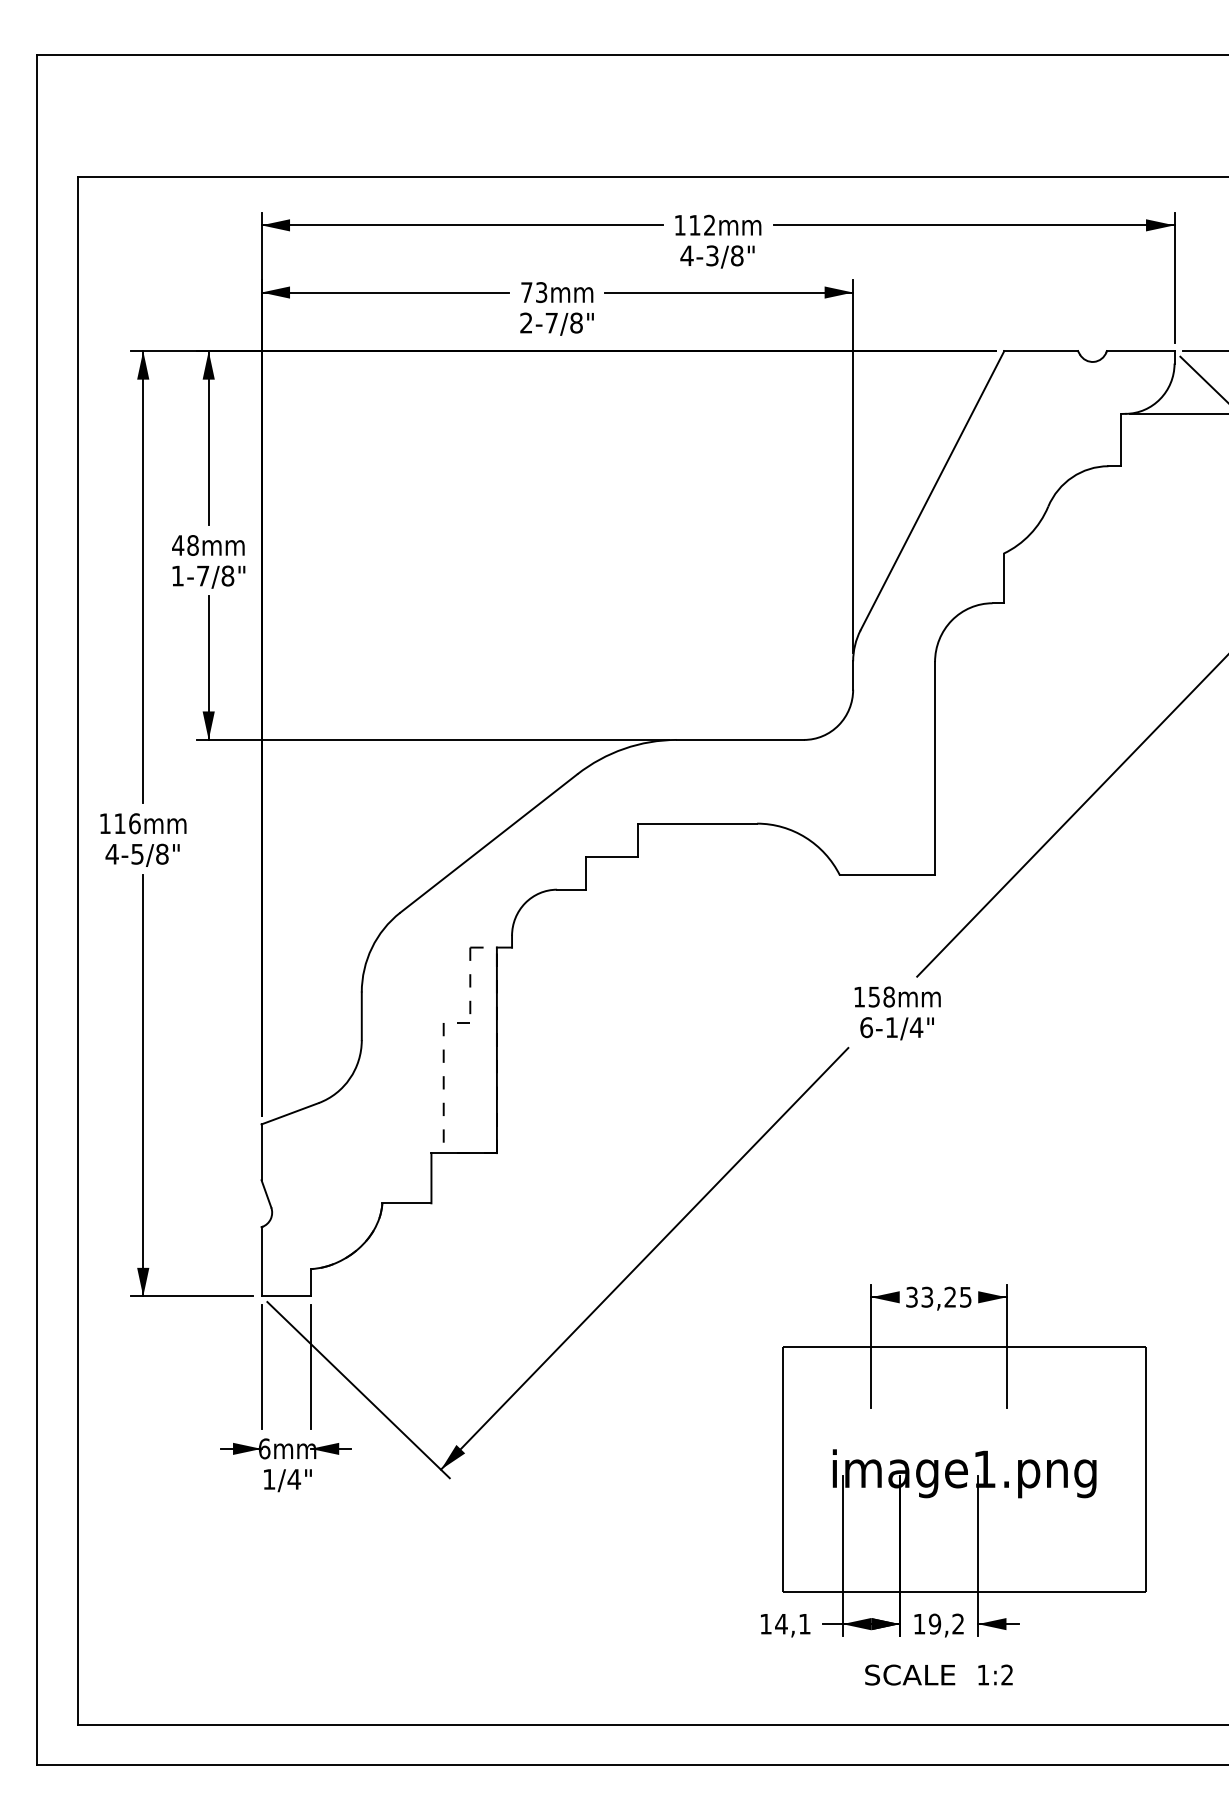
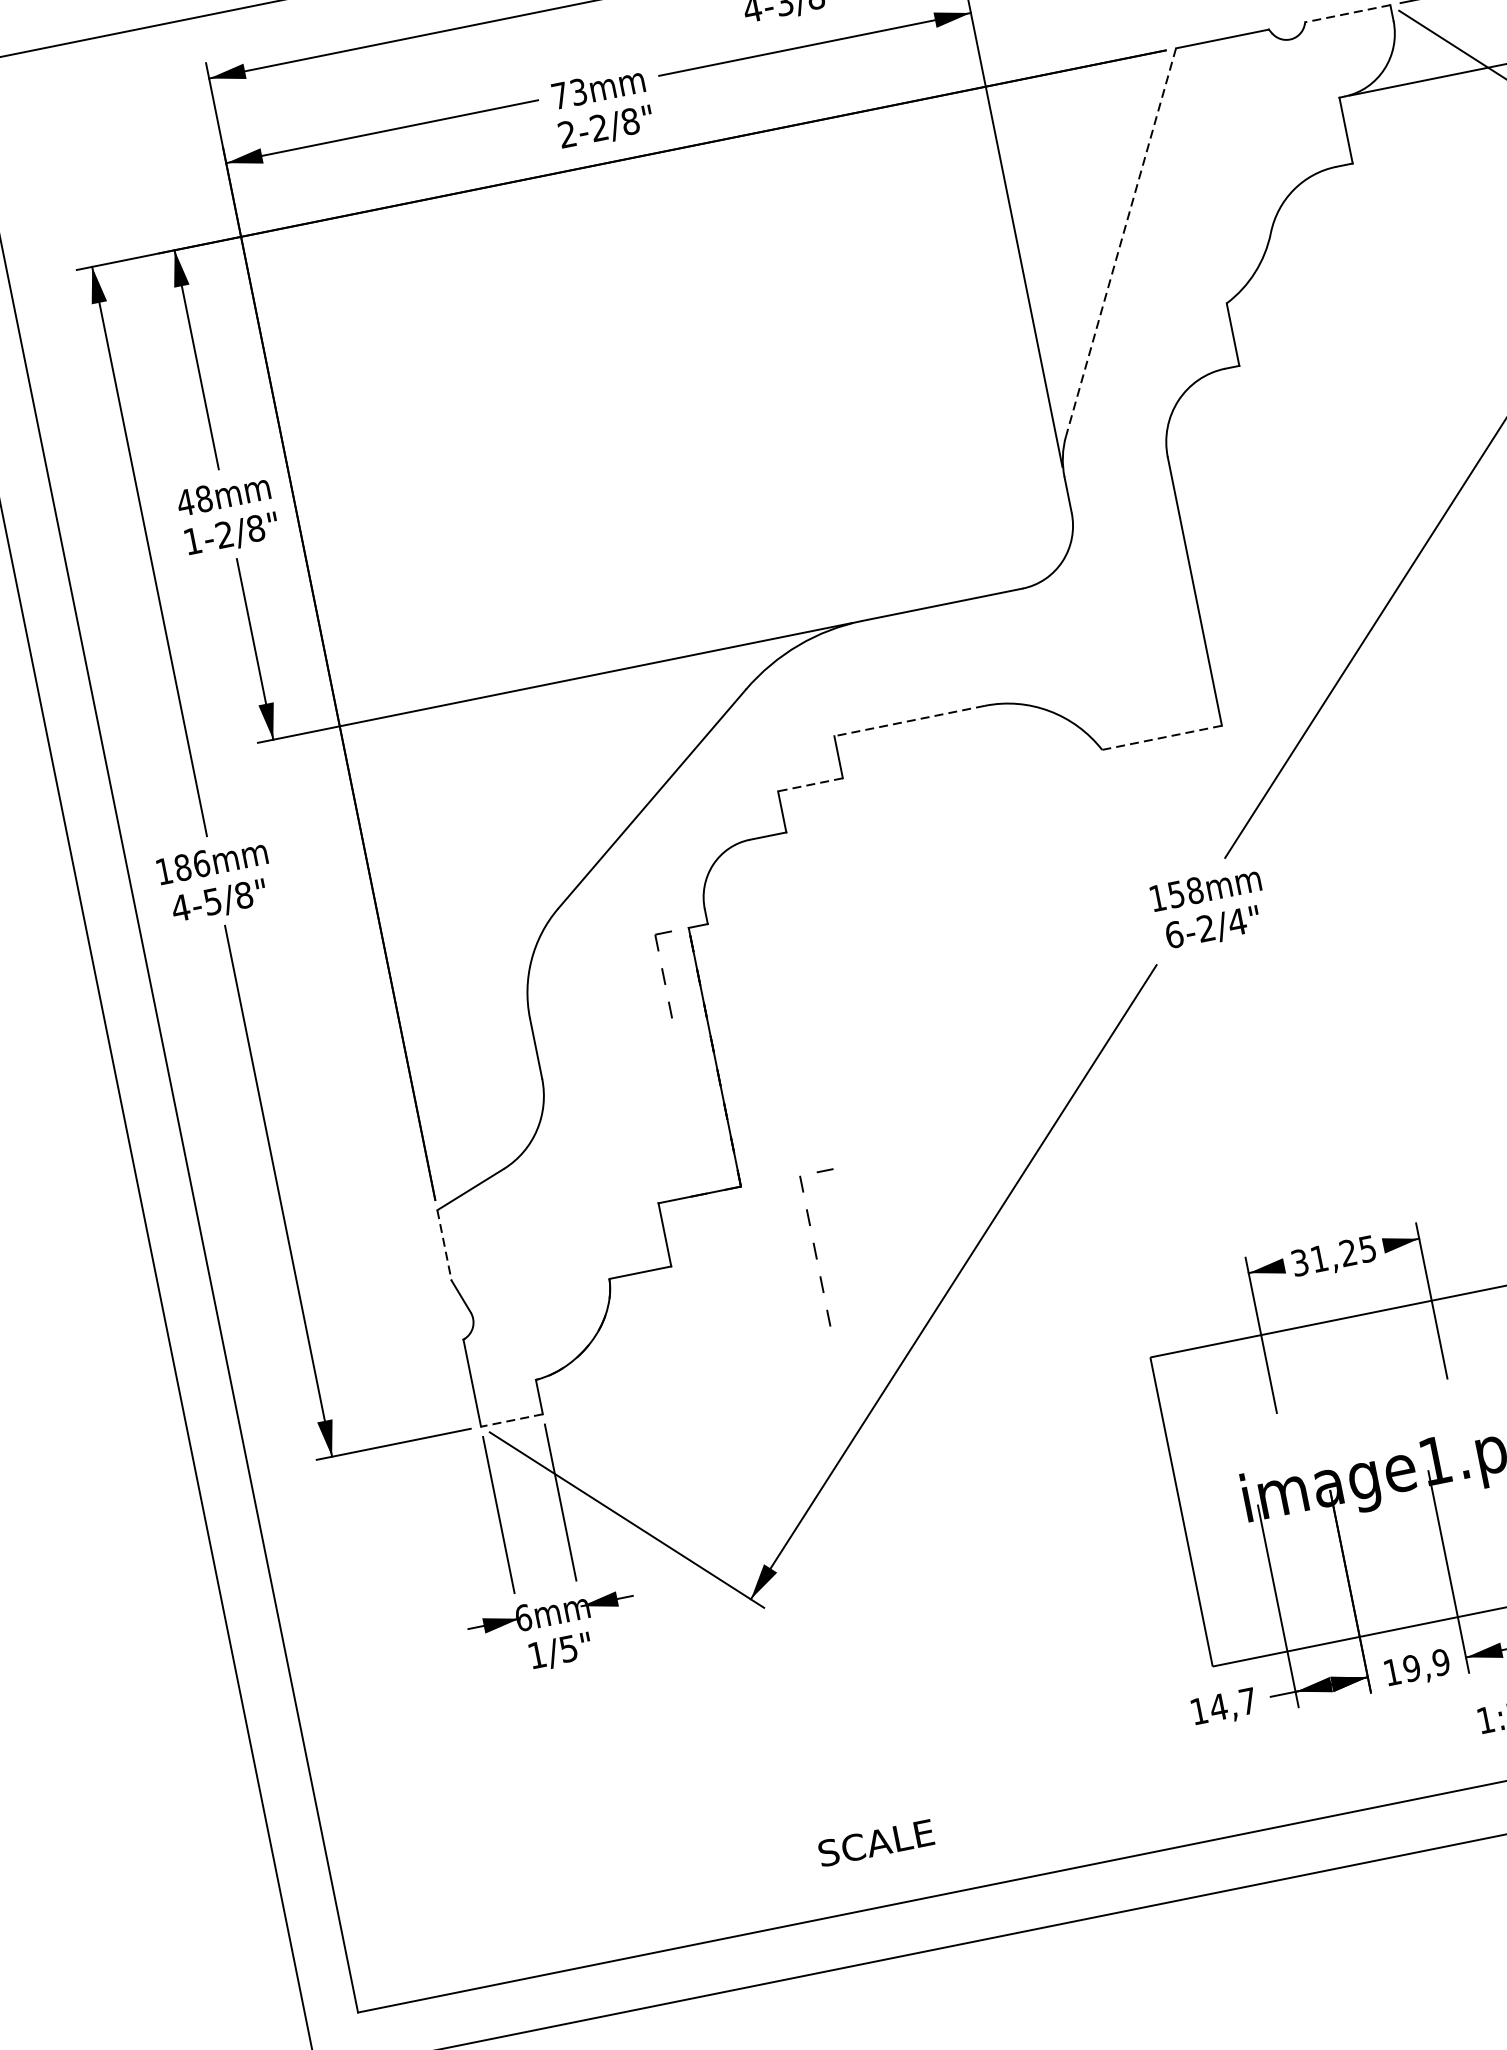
text: (551, 322) -> (598, 127), 2-7/8" -> 2-2/8"
line: (1140, 351) -> (1347, 14), solid -> dashed
line: (932, 490) -> (1121, 242), solid -> dashed
text: (203, 575) -> (224, 534), 1-7/8" -> 1-2/8"
text: (119, 823) -> (182, 867), 116 -> 186
line: (697, 823) -> (909, 720), solid -> dashed
line: (611, 857) -> (810, 785), solid -> dashed
line: (887, 875) -> (1162, 738), solid -> dashed
text: (891, 1027) -> (1205, 928), 6-1/4" -> 6-2/4"
part: (444, 1082) -> (816, 1250), moved
line: (261, 1152) -> (444, 1245), solid -> dashed
line: (286, 1296) -> (512, 1420), solid -> dashed
text: (927, 1296) -> (1319, 1257), 33,25 -> 31,25
text: (294, 1479) -> (568, 1648), 1/4" -> 1/5"
text: (958, 1623) -> (1441, 1661), 19,2 -> 19,9
text: (804, 1624) -> (1247, 1701), 14,1 -> 14,7
text: (910, 1674) -> (876, 1842), moved

